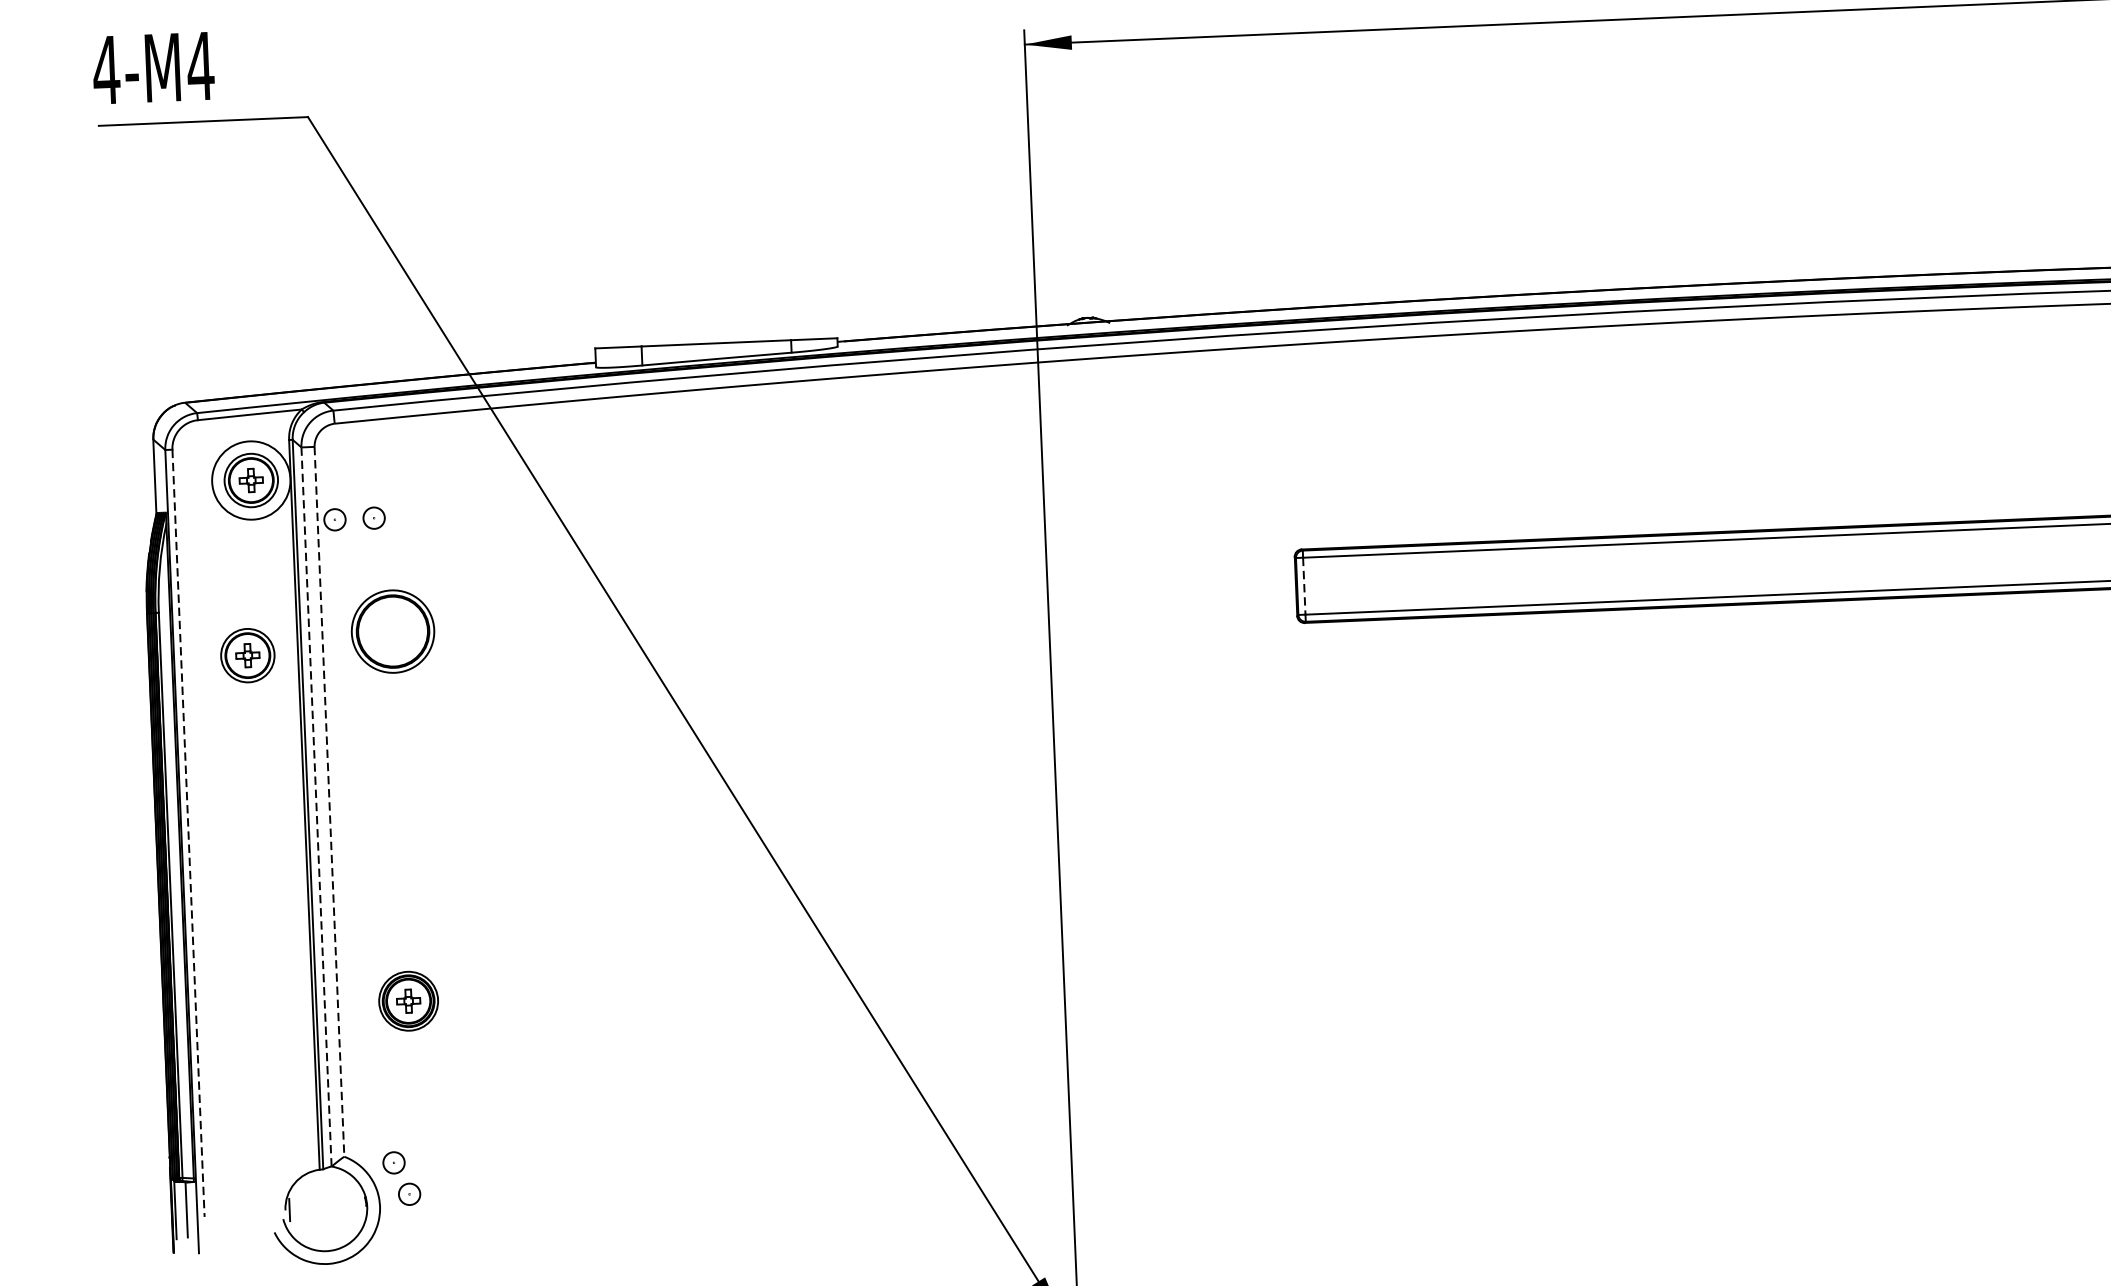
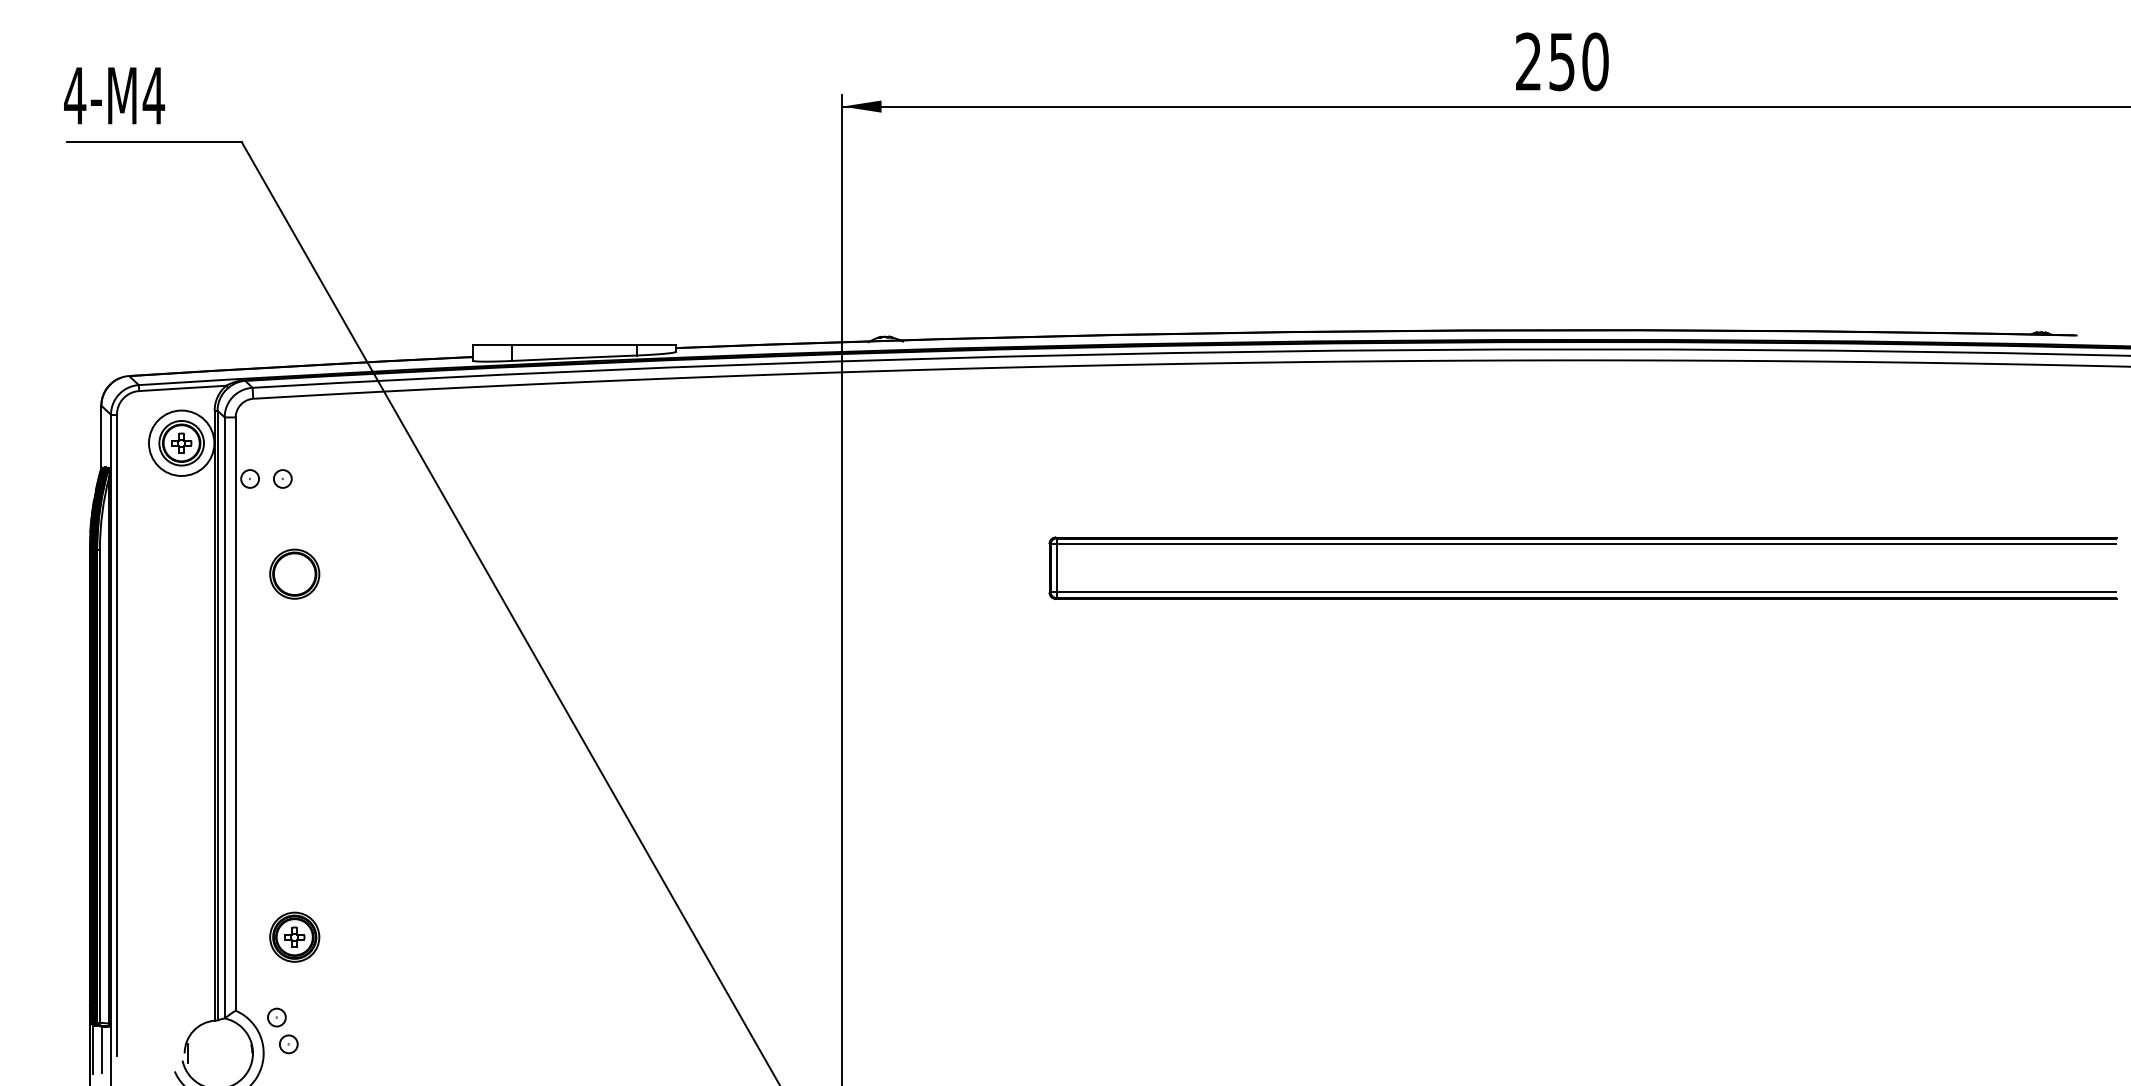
line: (1304, 586) -> (1056, 568), dashed -> solid
part: (392, 630) -> (294, 573), size x0.71
part: (247, 655) -> (172, 589), removed
line: (329, 802) -> (235, 714), dashed -> solid
line: (316, 806) -> (224, 717), dashed -> solid
line: (187, 833) -> (116, 735), dashed -> solid
part: (408, 1000) -> (294, 936), moved

